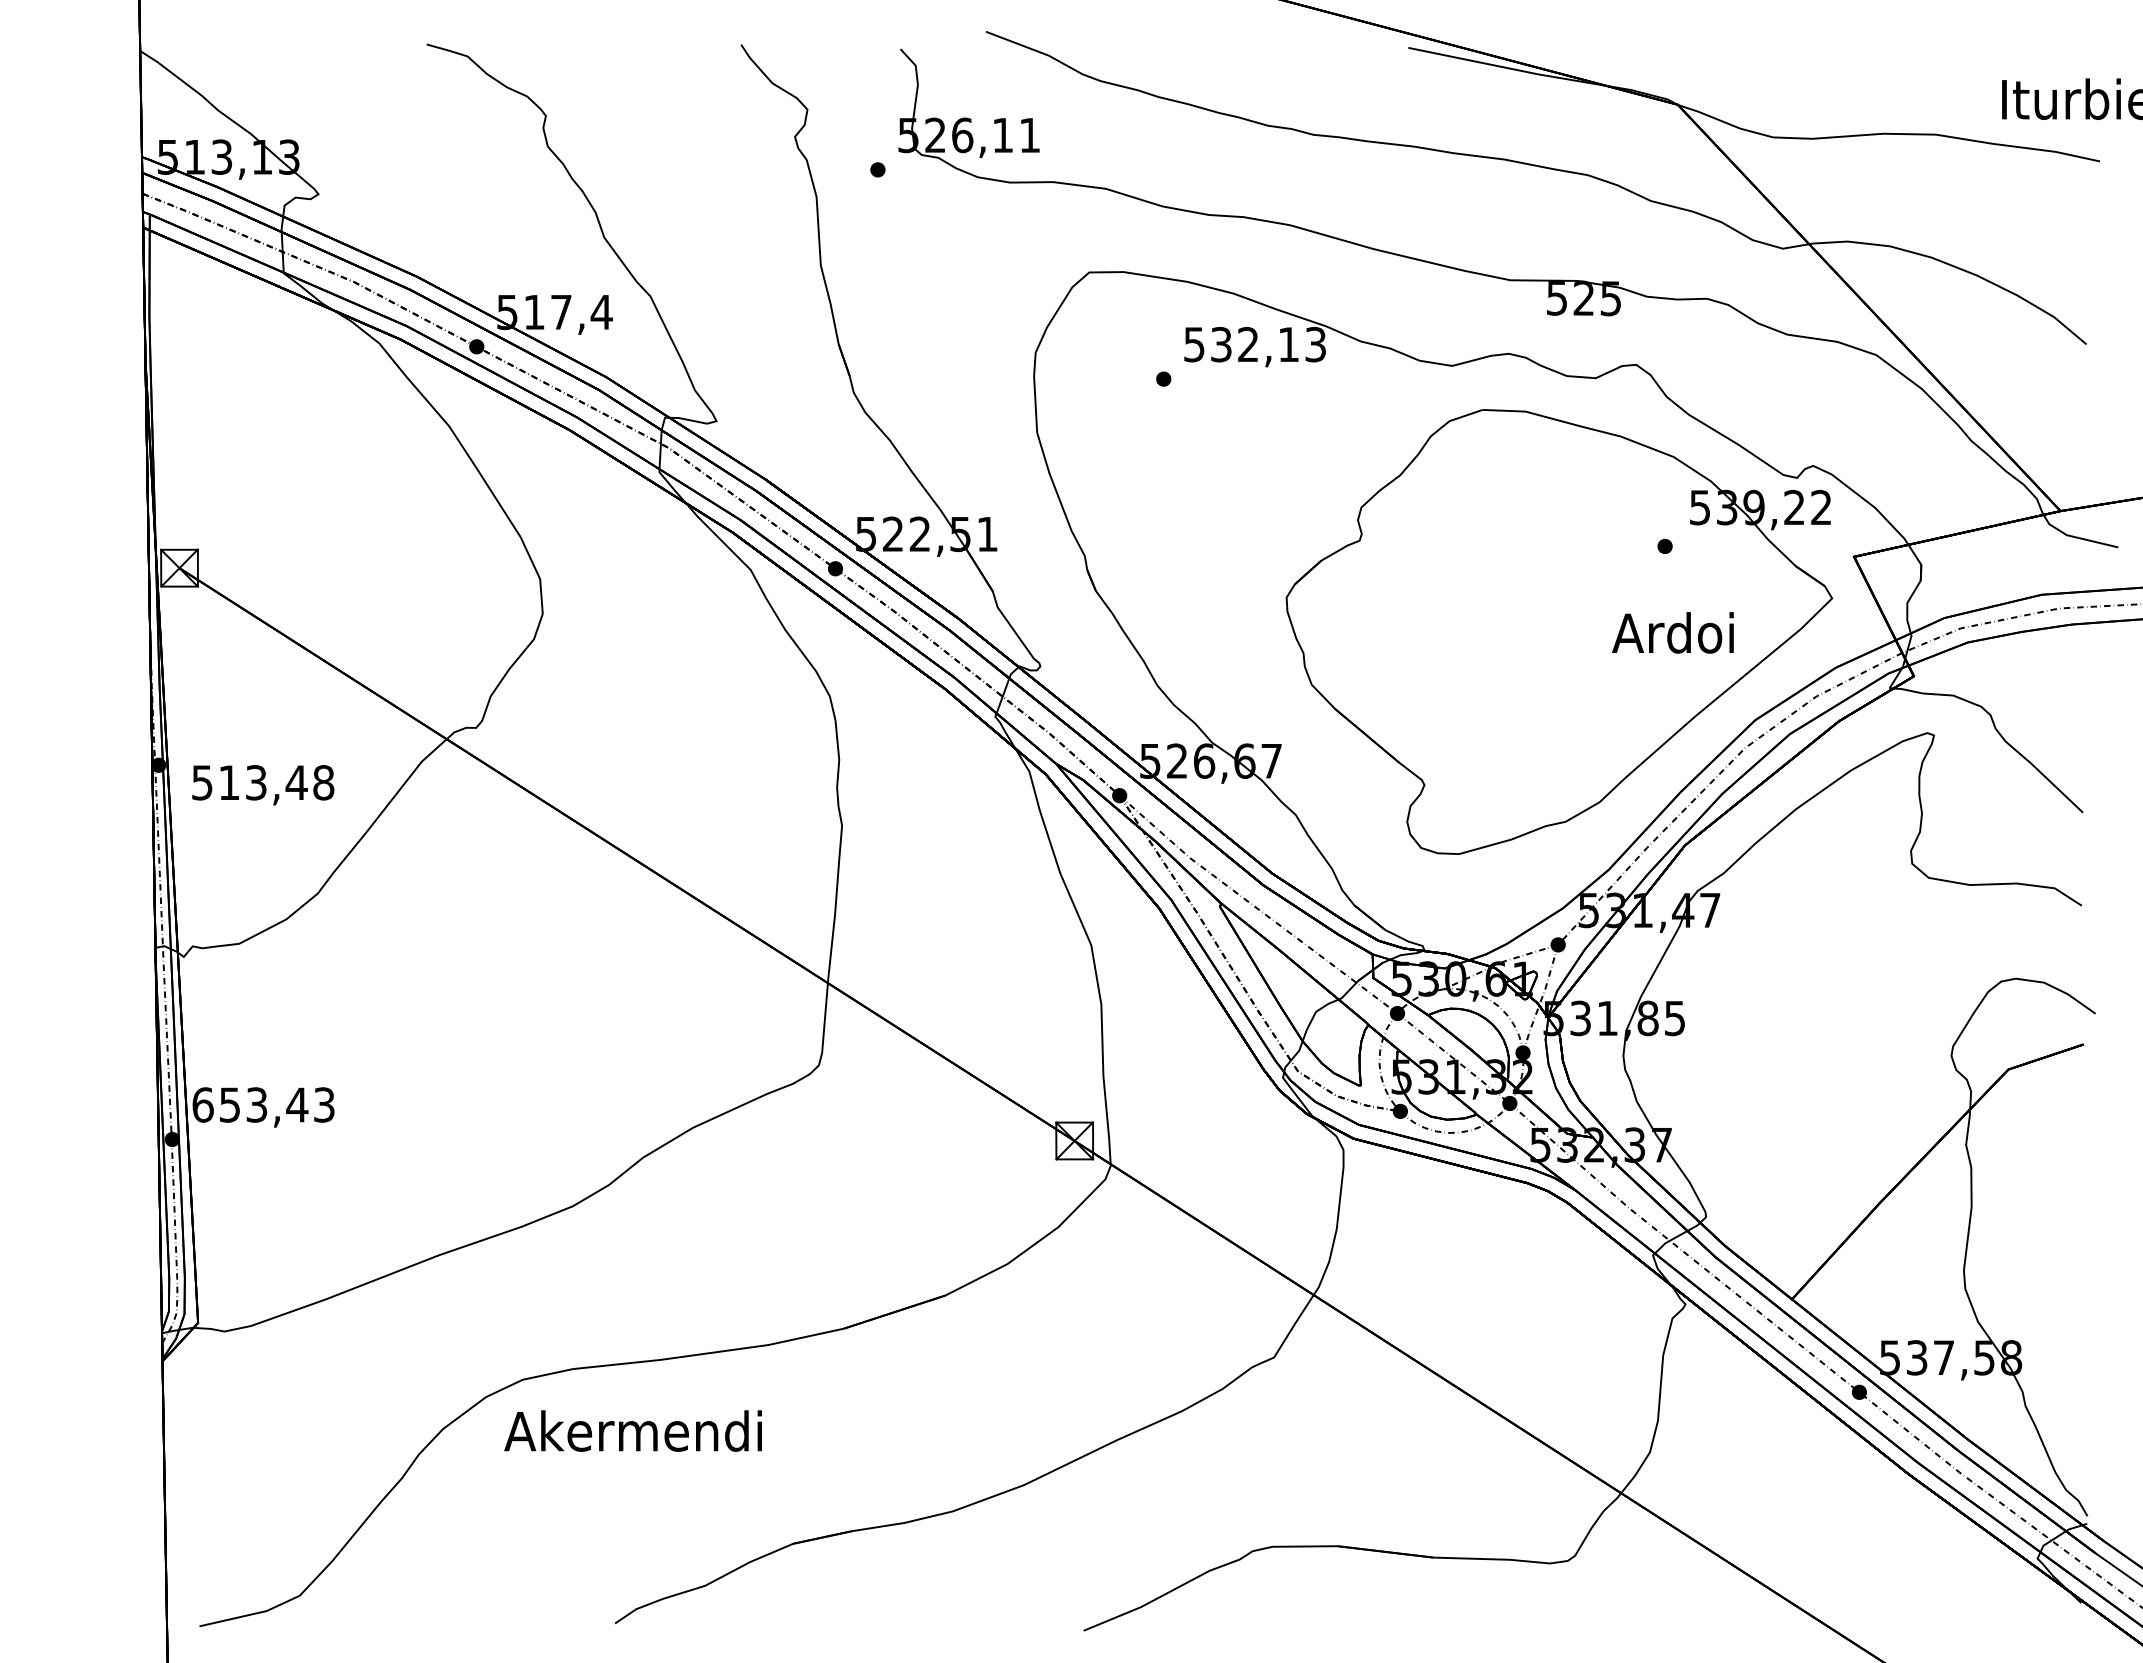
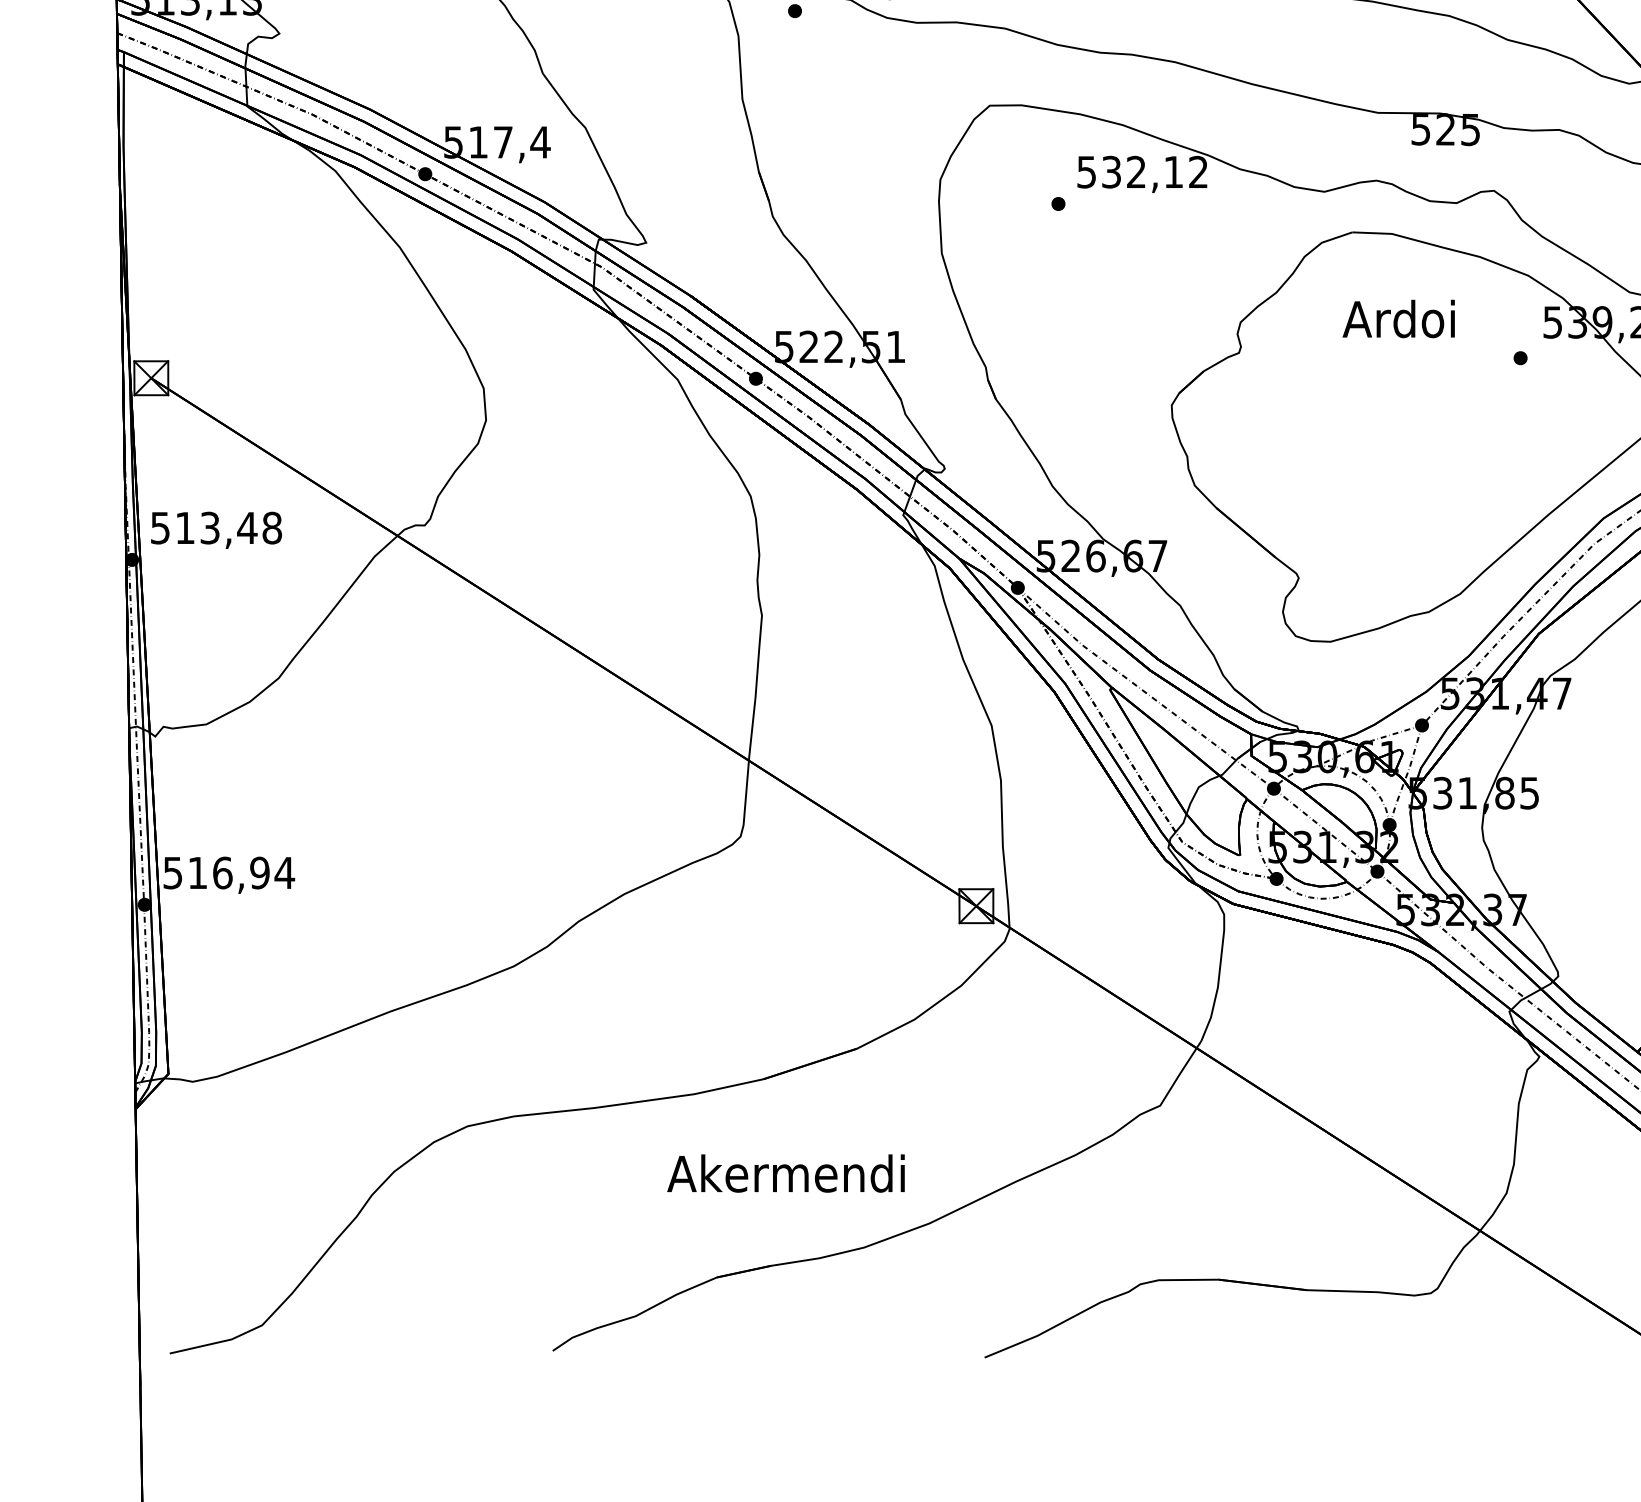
text: (1315, 344) -> (1198, 172), 532,13 -> 532,12
text: (1672, 632) -> (1398, 318), moved
text: (263, 785) -> (216, 530), moved
text: (263, 1104) -> (228, 872), 653,43 -> 516,94
text: (632, 1430) -> (785, 1173), moved

